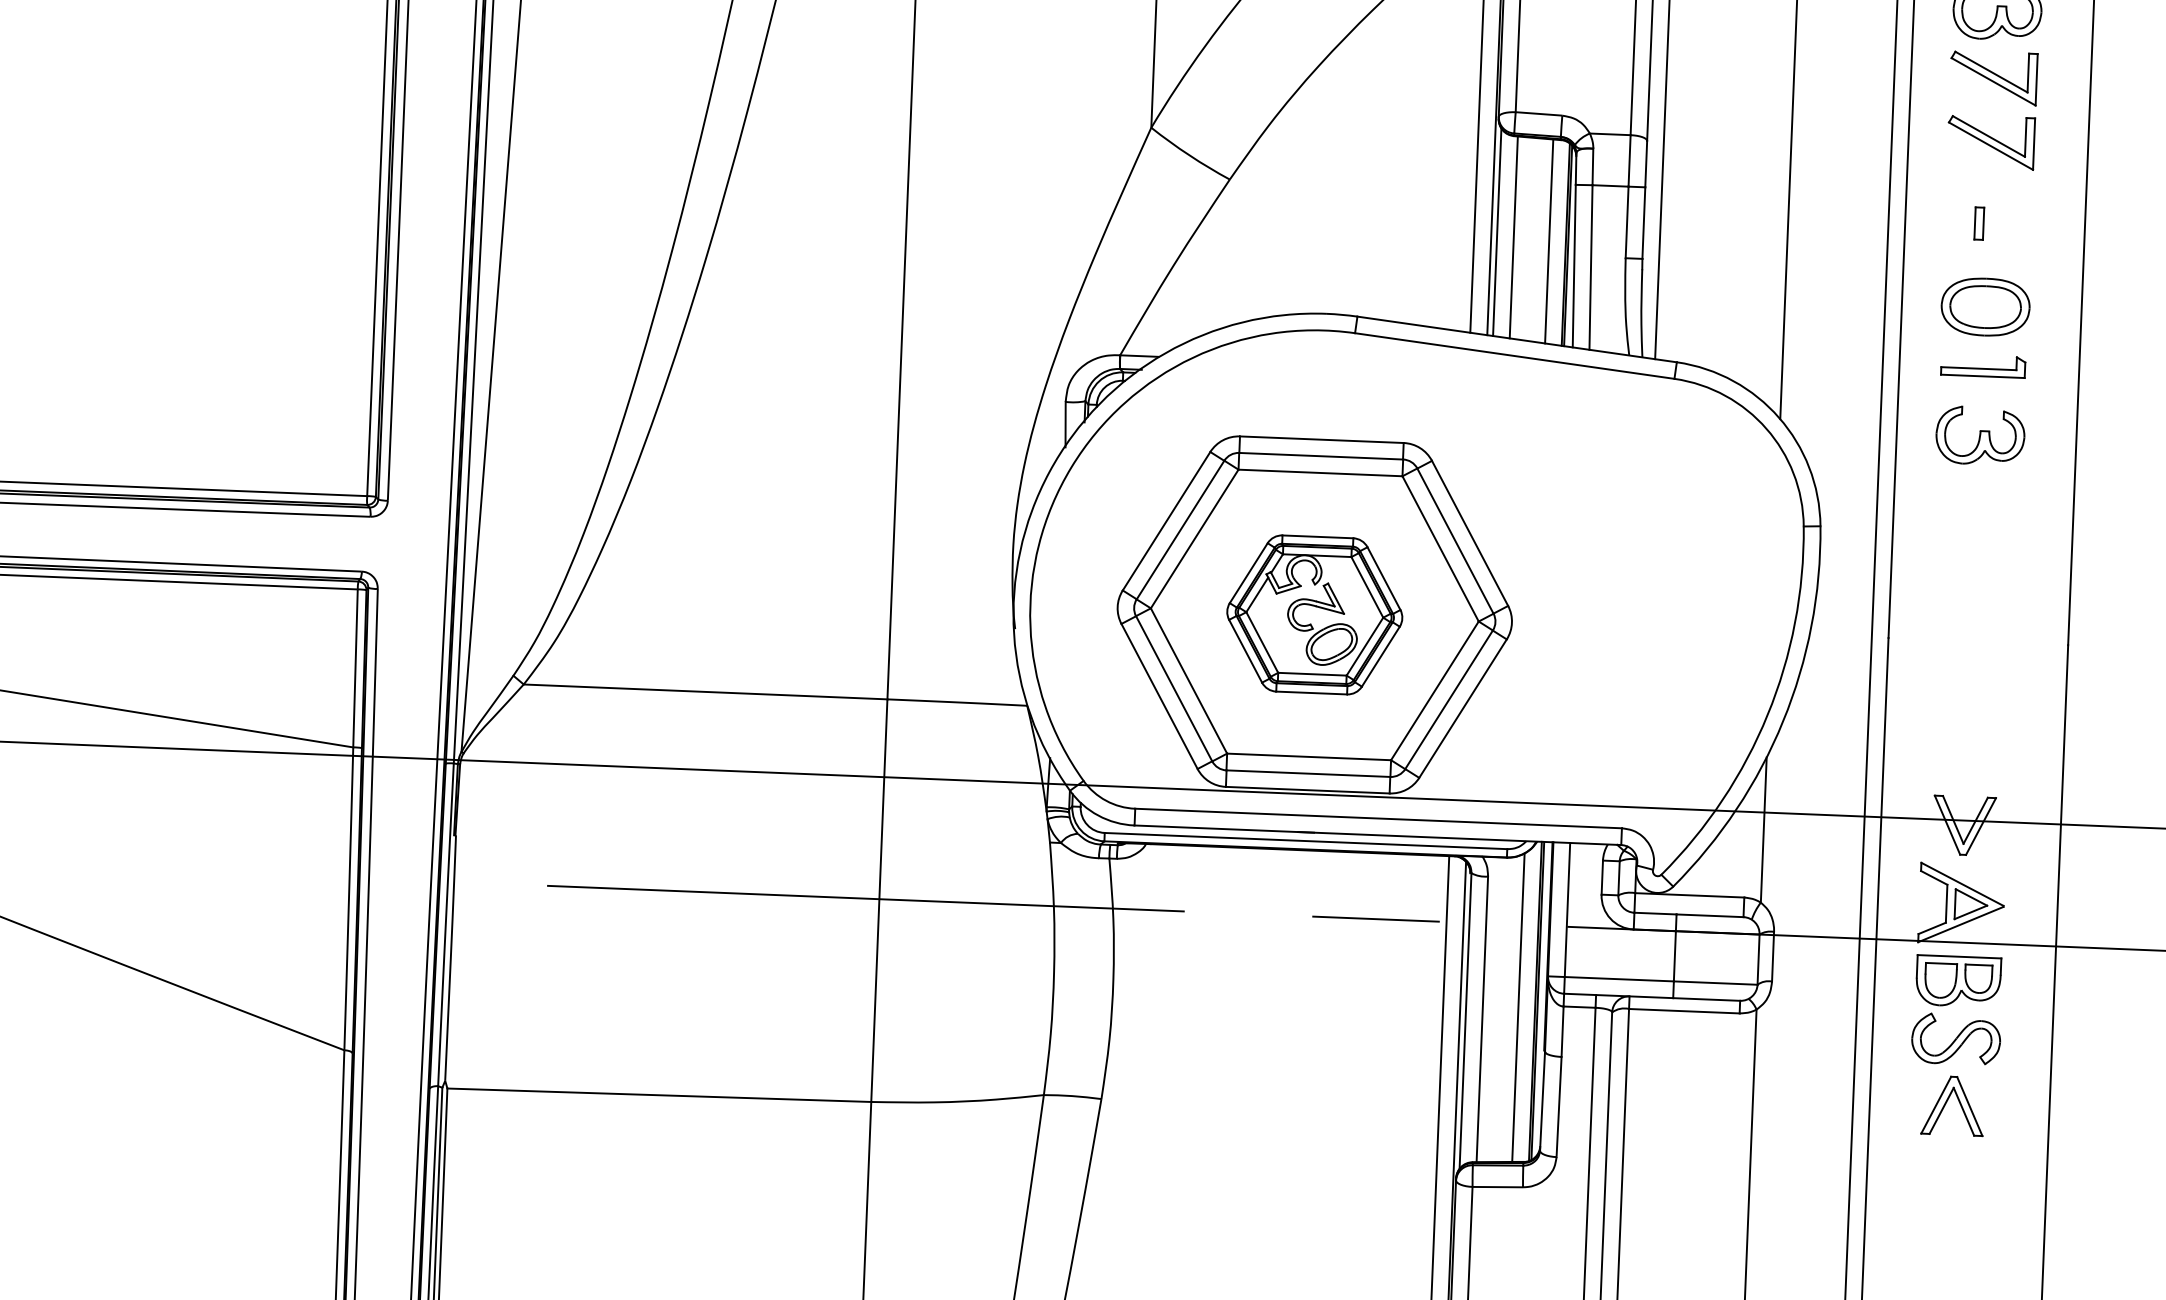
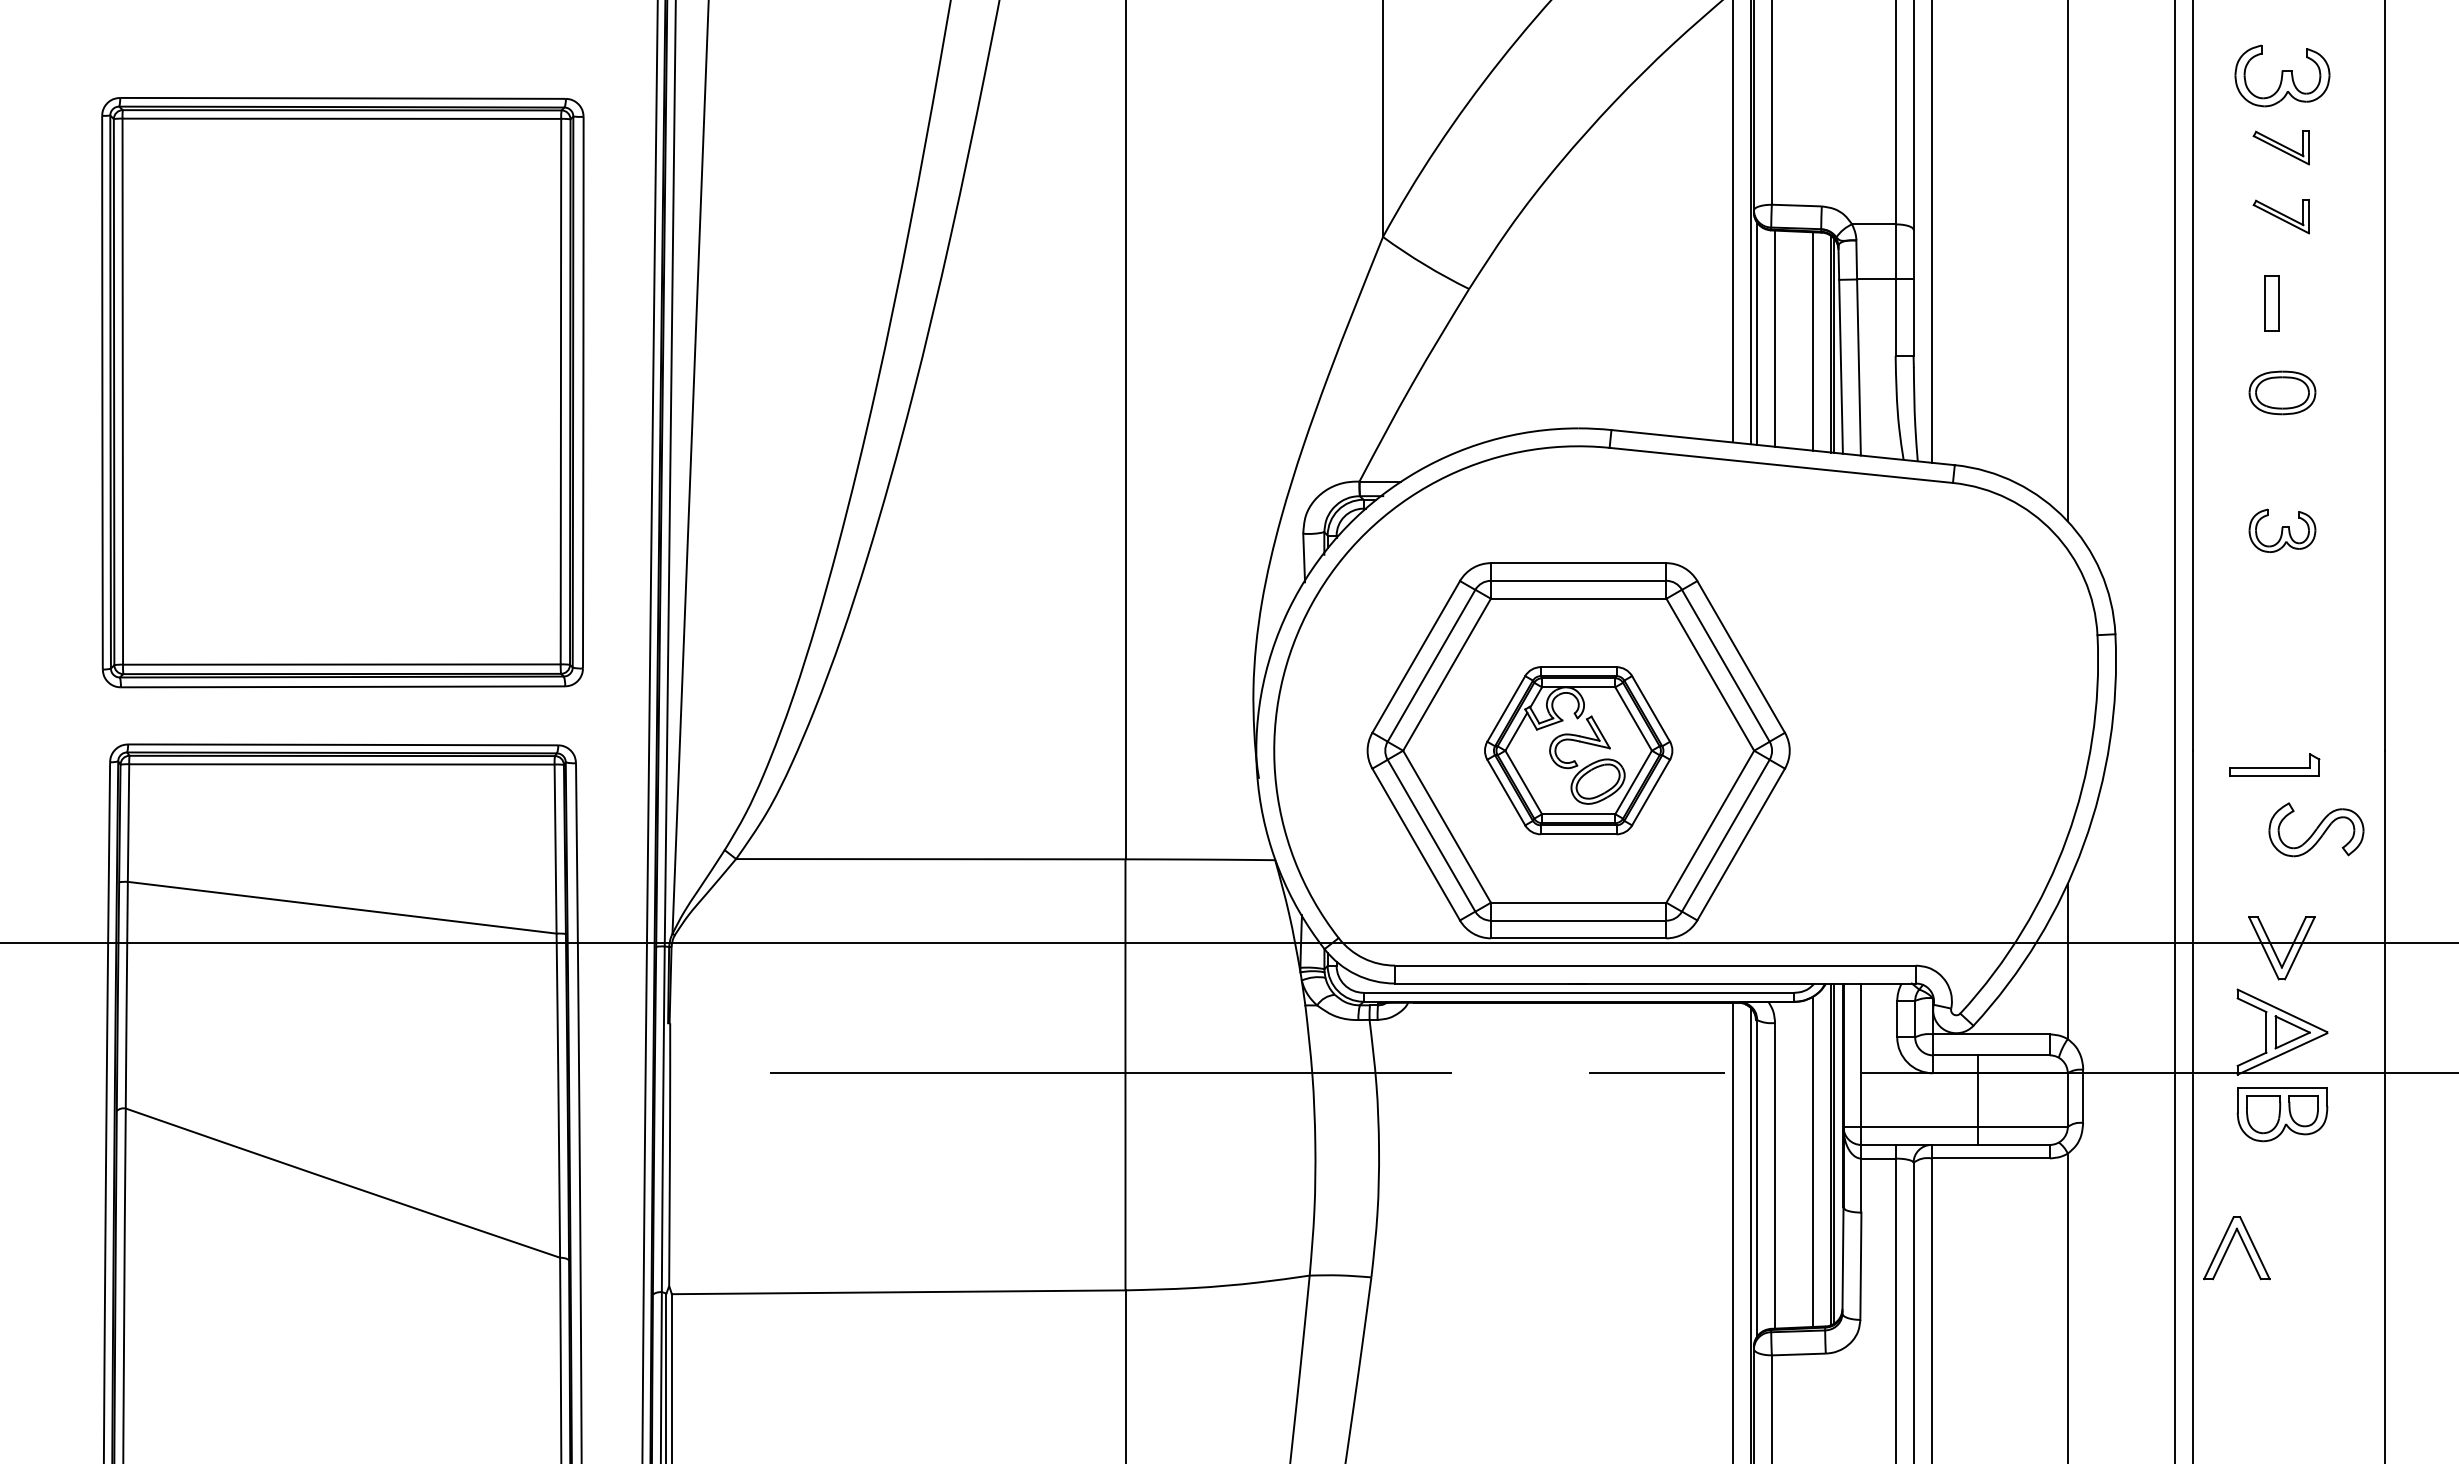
part: (1993, 77) -> (2281, 147), size x0.6
part: (1991, 142) -> (2281, 216), size x0.6
part: (1979, 223) -> (2272, 303), size x1.6
part: (1985, 306) -> (2282, 392), size x0.7
part: (1983, 365) -> (2274, 764), moved
part: (1980, 435) -> (2282, 530), size x0.7
part: (1956, 1039) -> (2316, 829), moved
part: (1946, 1105) -> (2229, 1247), moved

